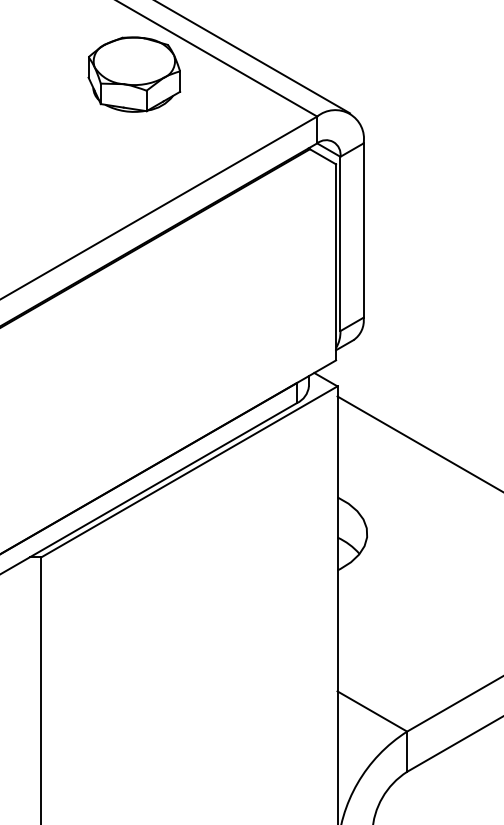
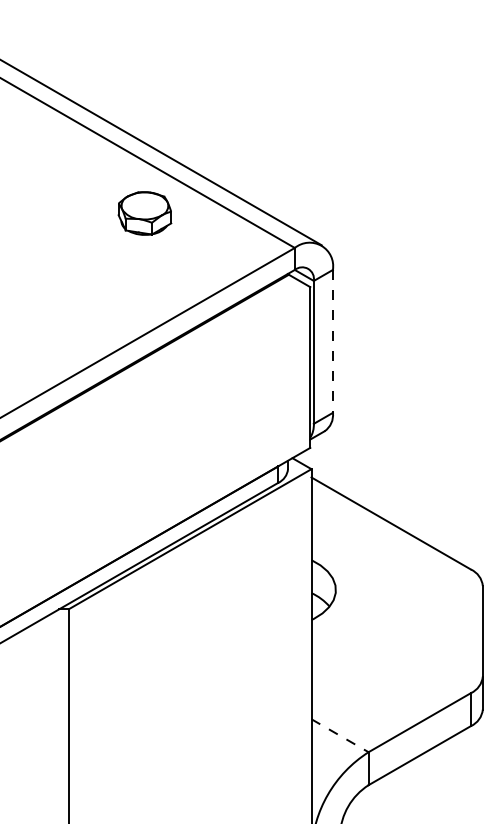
part: (133, 74) -> (144, 213), size x0.7
line: (363, 230) -> (332, 341), solid -> dashed
line: (372, 711) -> (340, 735), solid -> dashed

